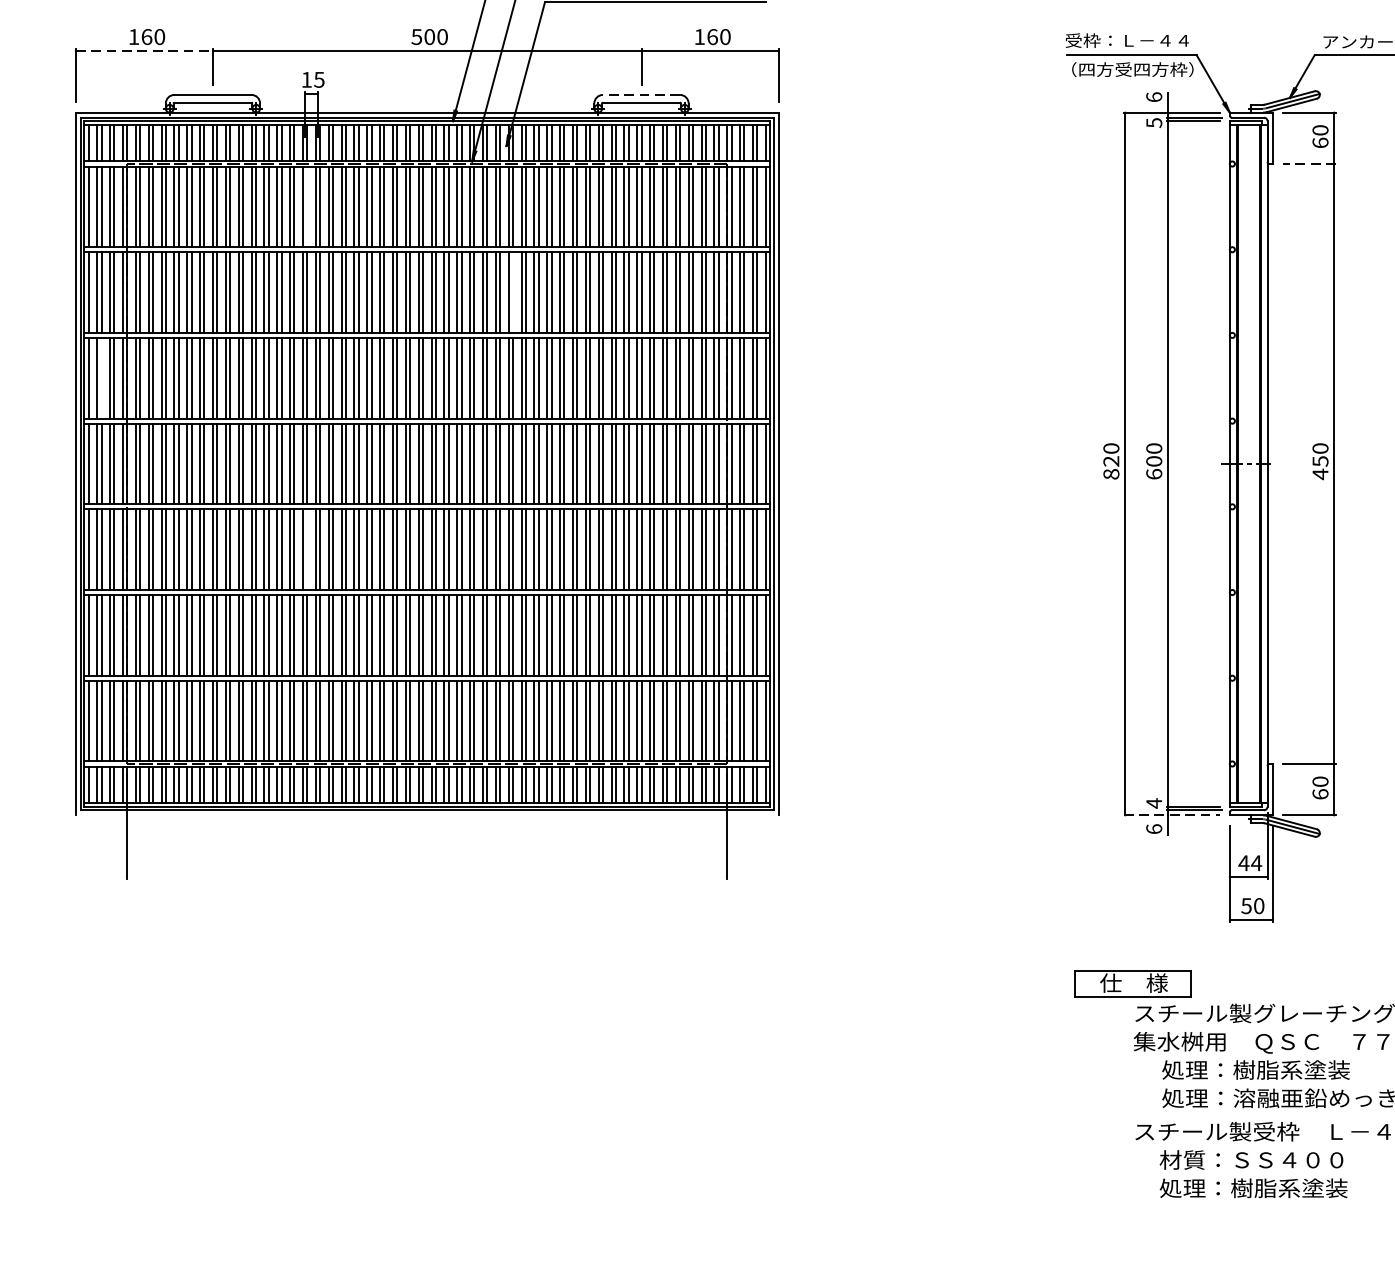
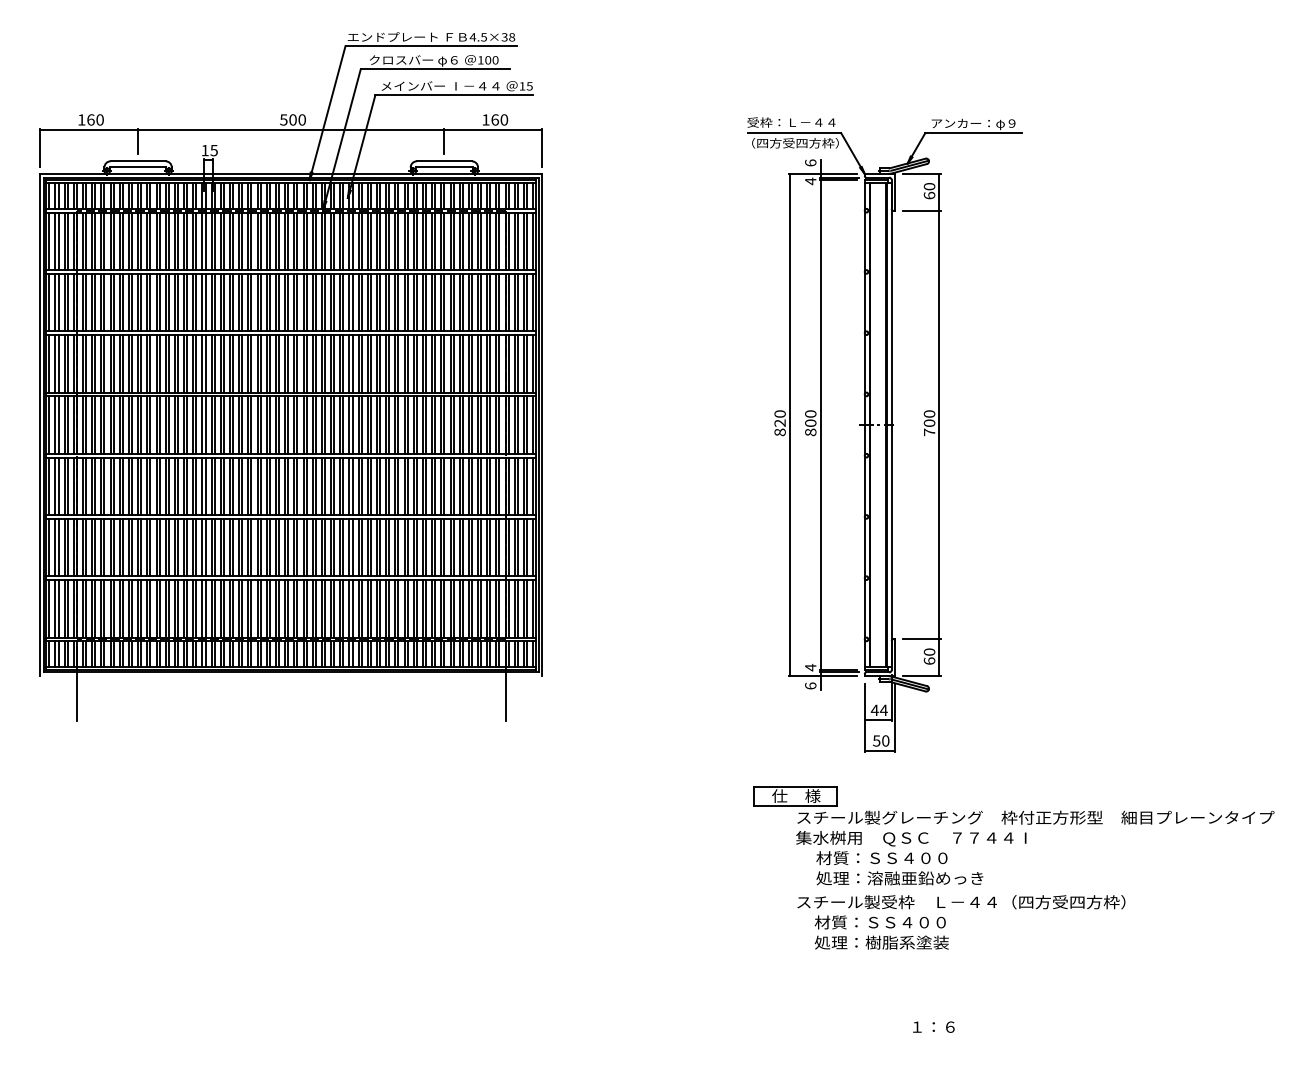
line: (144, 50) -> (89, 129), dashed -> solid
line: (641, 95) -> (444, 161), dashed -> solid
text: (1153, 123) -> (810, 181), 5 -> 4
line: (1309, 163) -> (921, 210), dashed -> solid
line: (307, 207) -> (205, 241), added
line: (512, 292) -> (352, 302), added
line: (101, 377) -> (58, 363), added
text: (1320, 467) -> (929, 427), 450 -> 700
text: (1153, 474) -> (810, 432), 600 -> 800
line: (307, 549) -> (205, 486), added
line: (1172, 815) -> (823, 676), dashed -> solid
text: (1256, 1070) -> (883, 858), 処理：樹脂系塗装 -> 材質：ＳＳ４００

